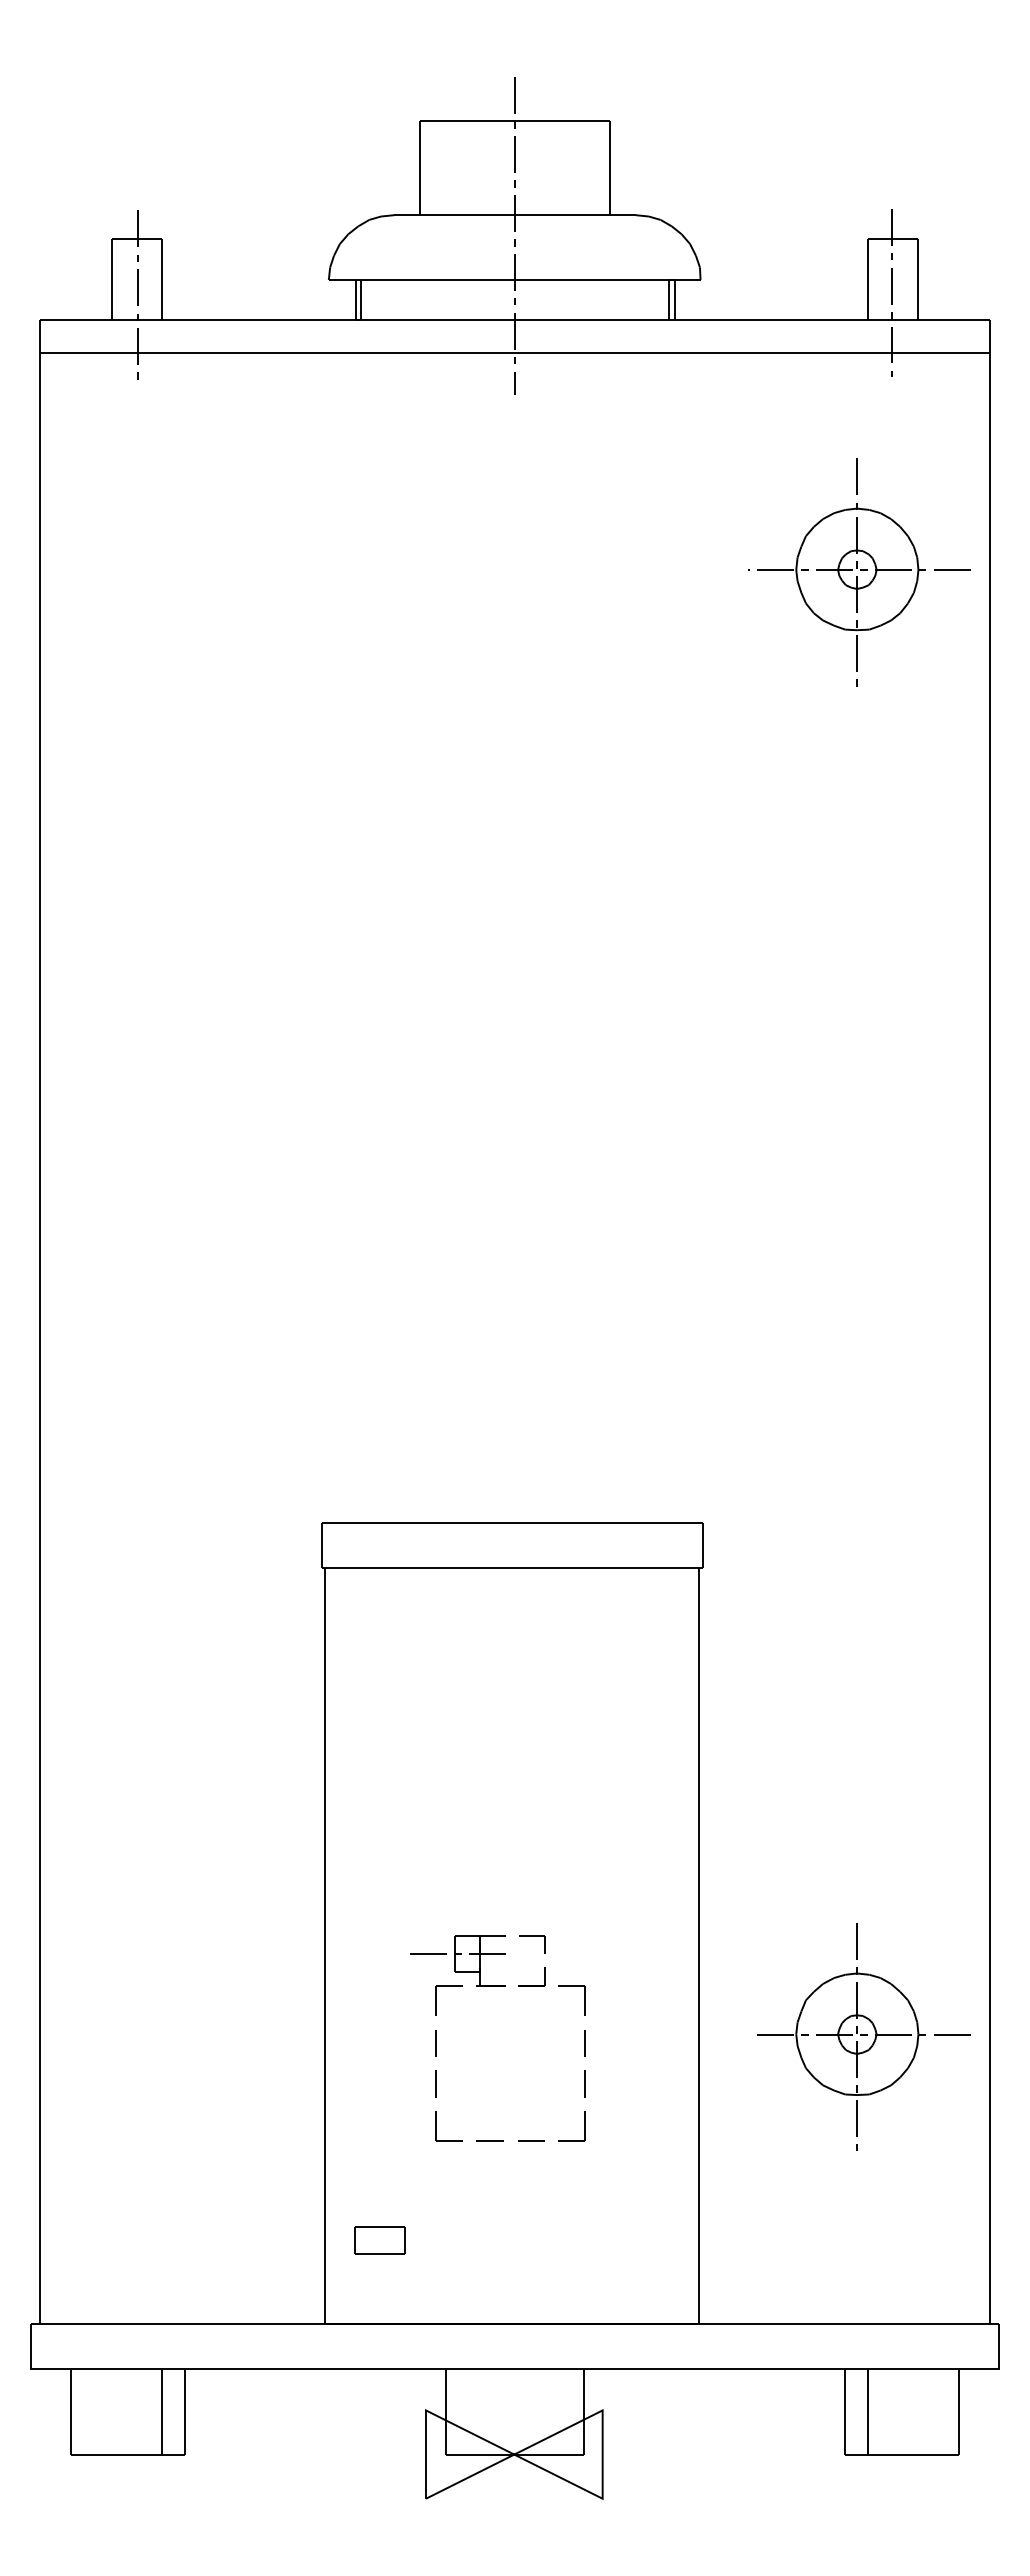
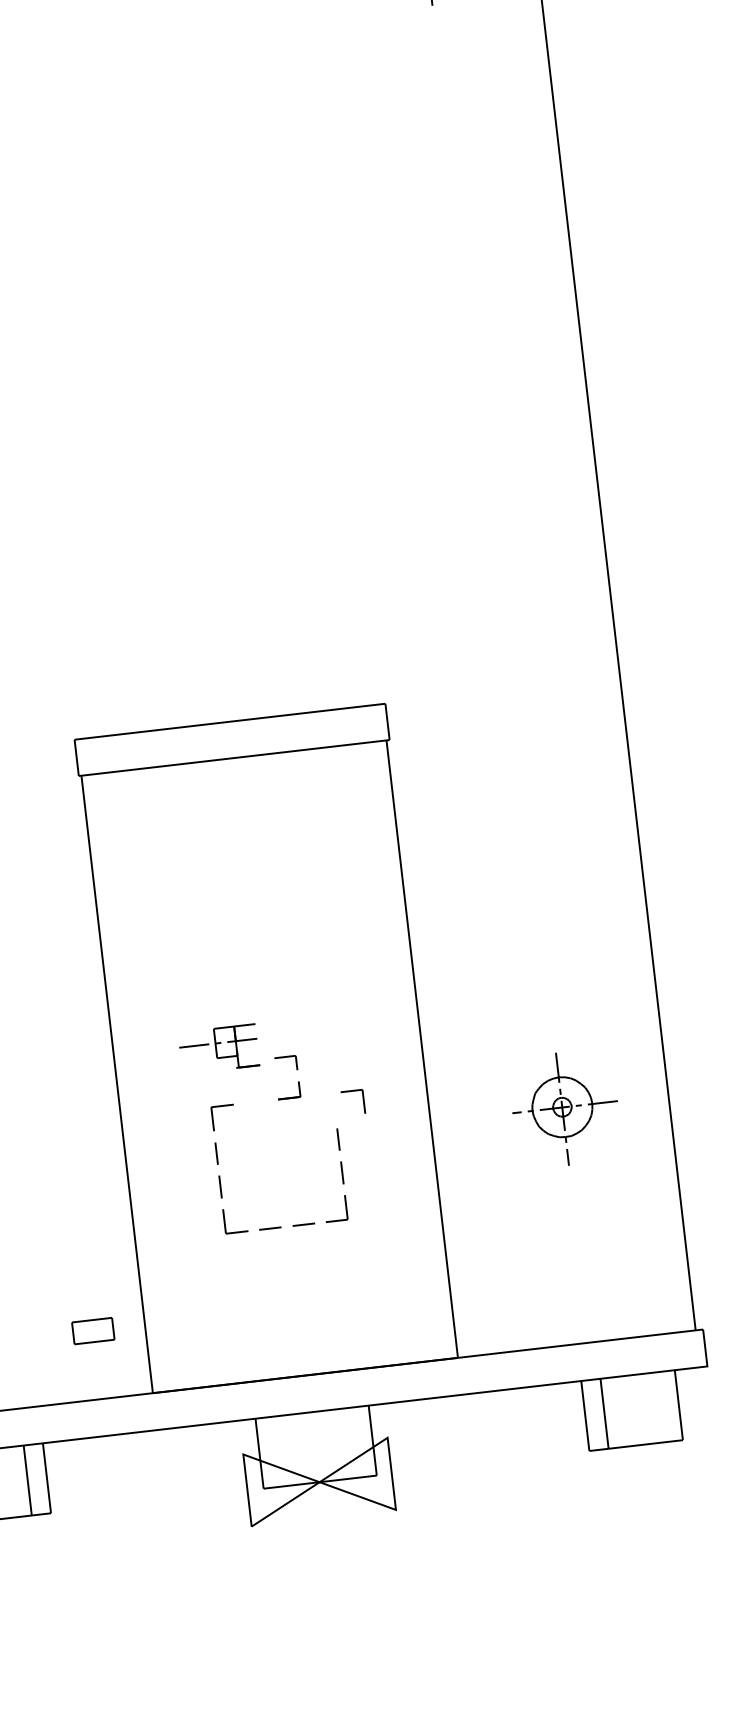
part: (457, 1960) -> (218, 1048), moved
part: (584, 2000) -> (363, 1101), moved
part: (863, 2036) -> (565, 1107), size x0.6
part: (379, 2240) -> (92, 1331), moved

